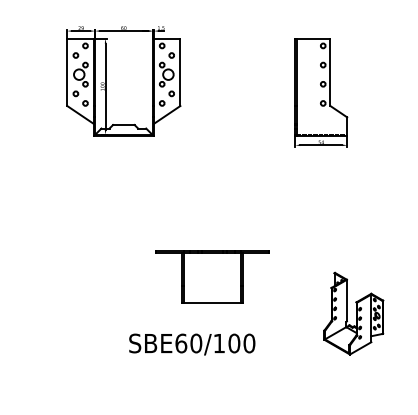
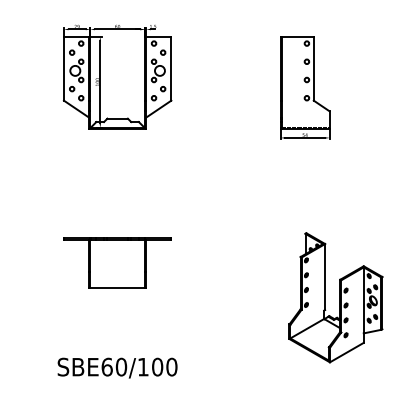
part: (212, 276) -> (117, 262), moved
part: (353, 313) -> (335, 297), size x1.67
text: (192, 343) -> (117, 367), moved

